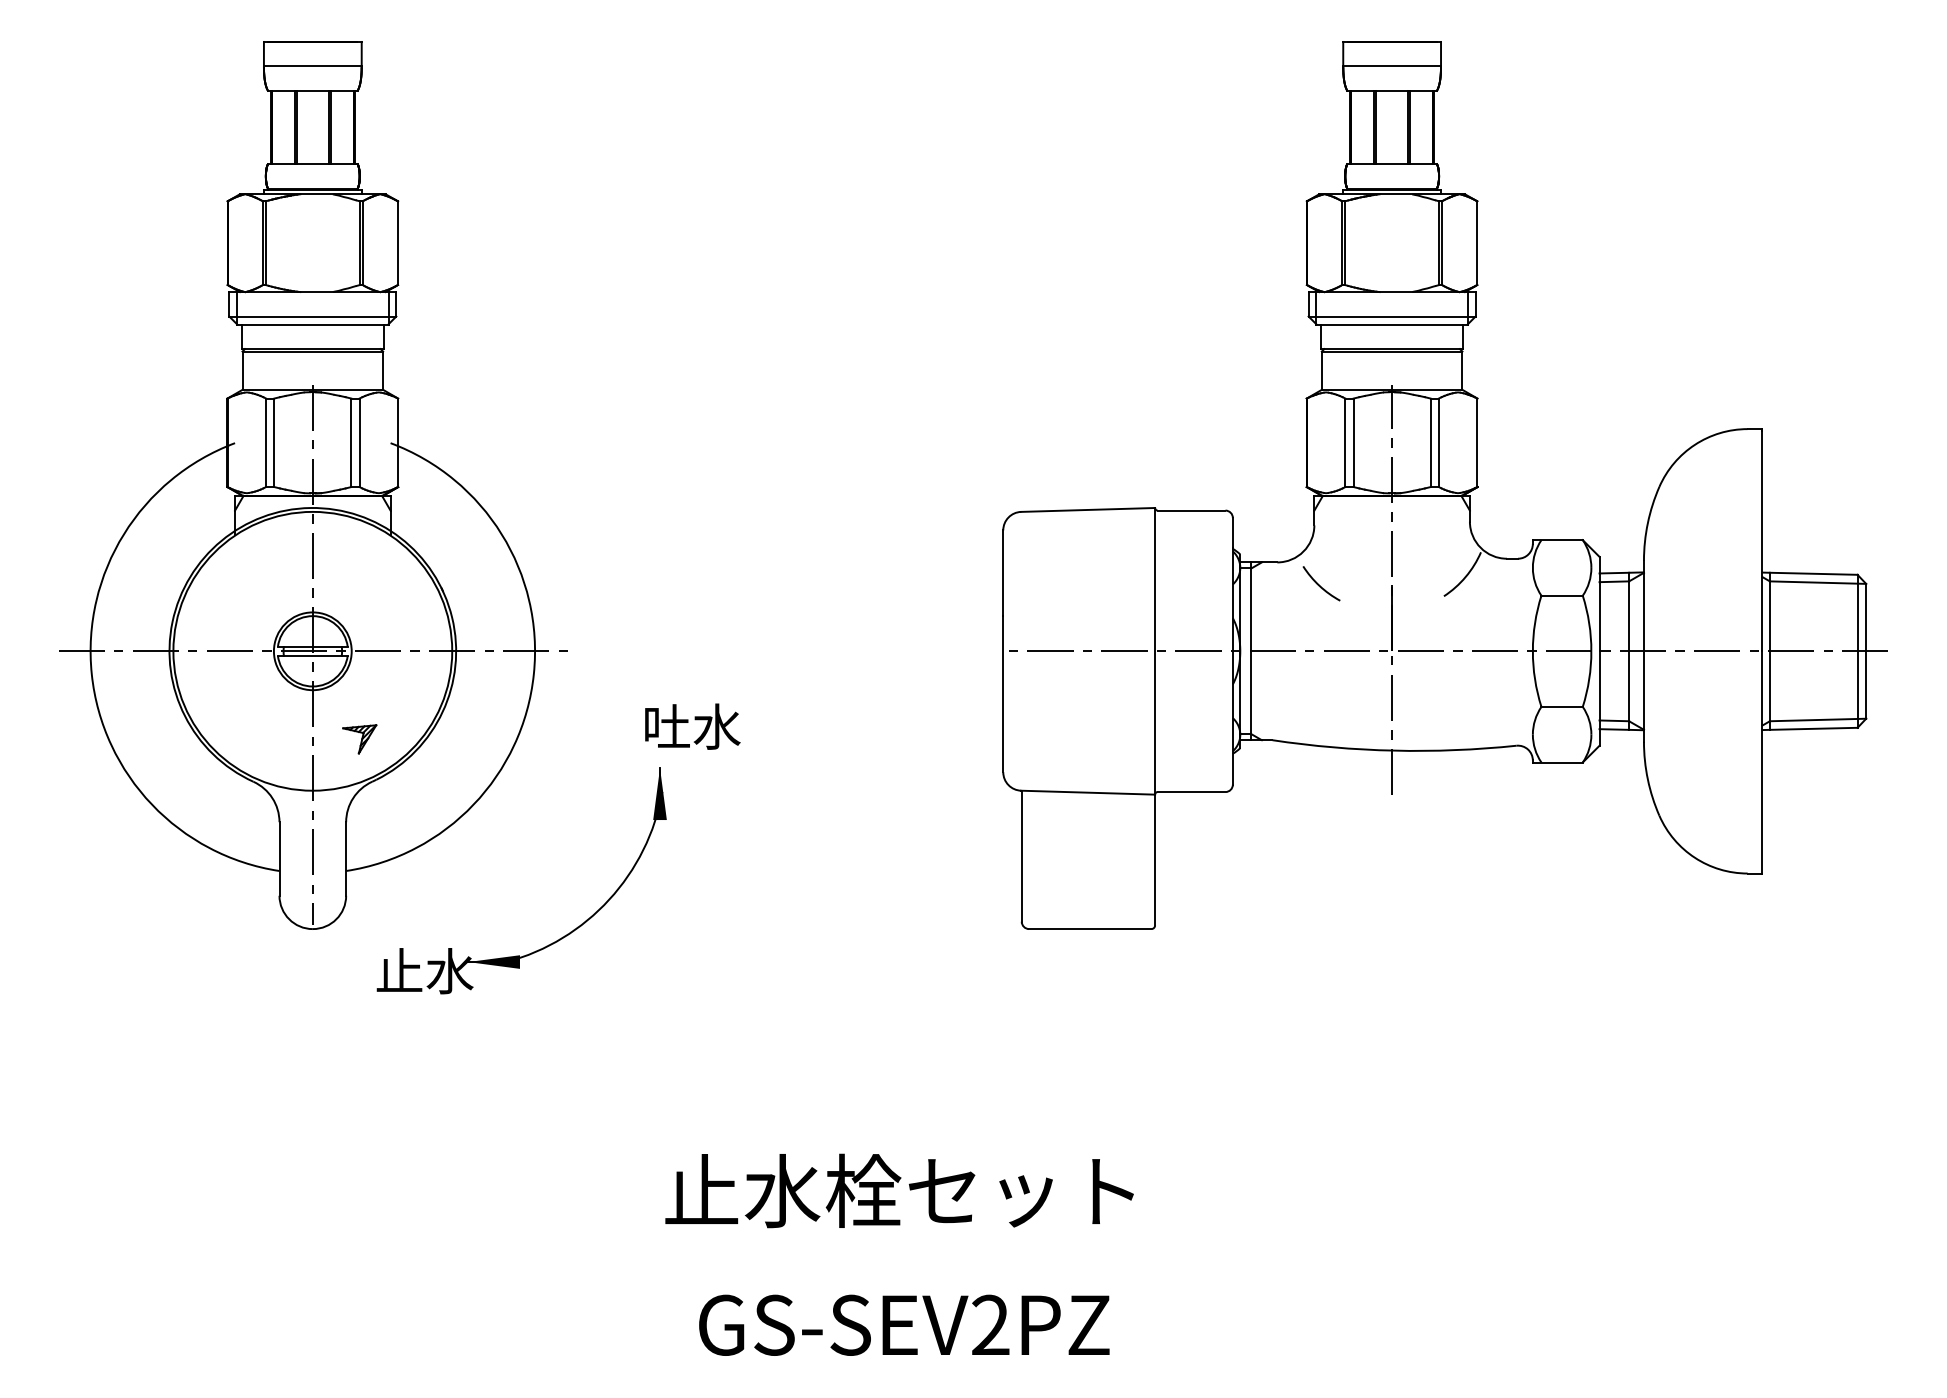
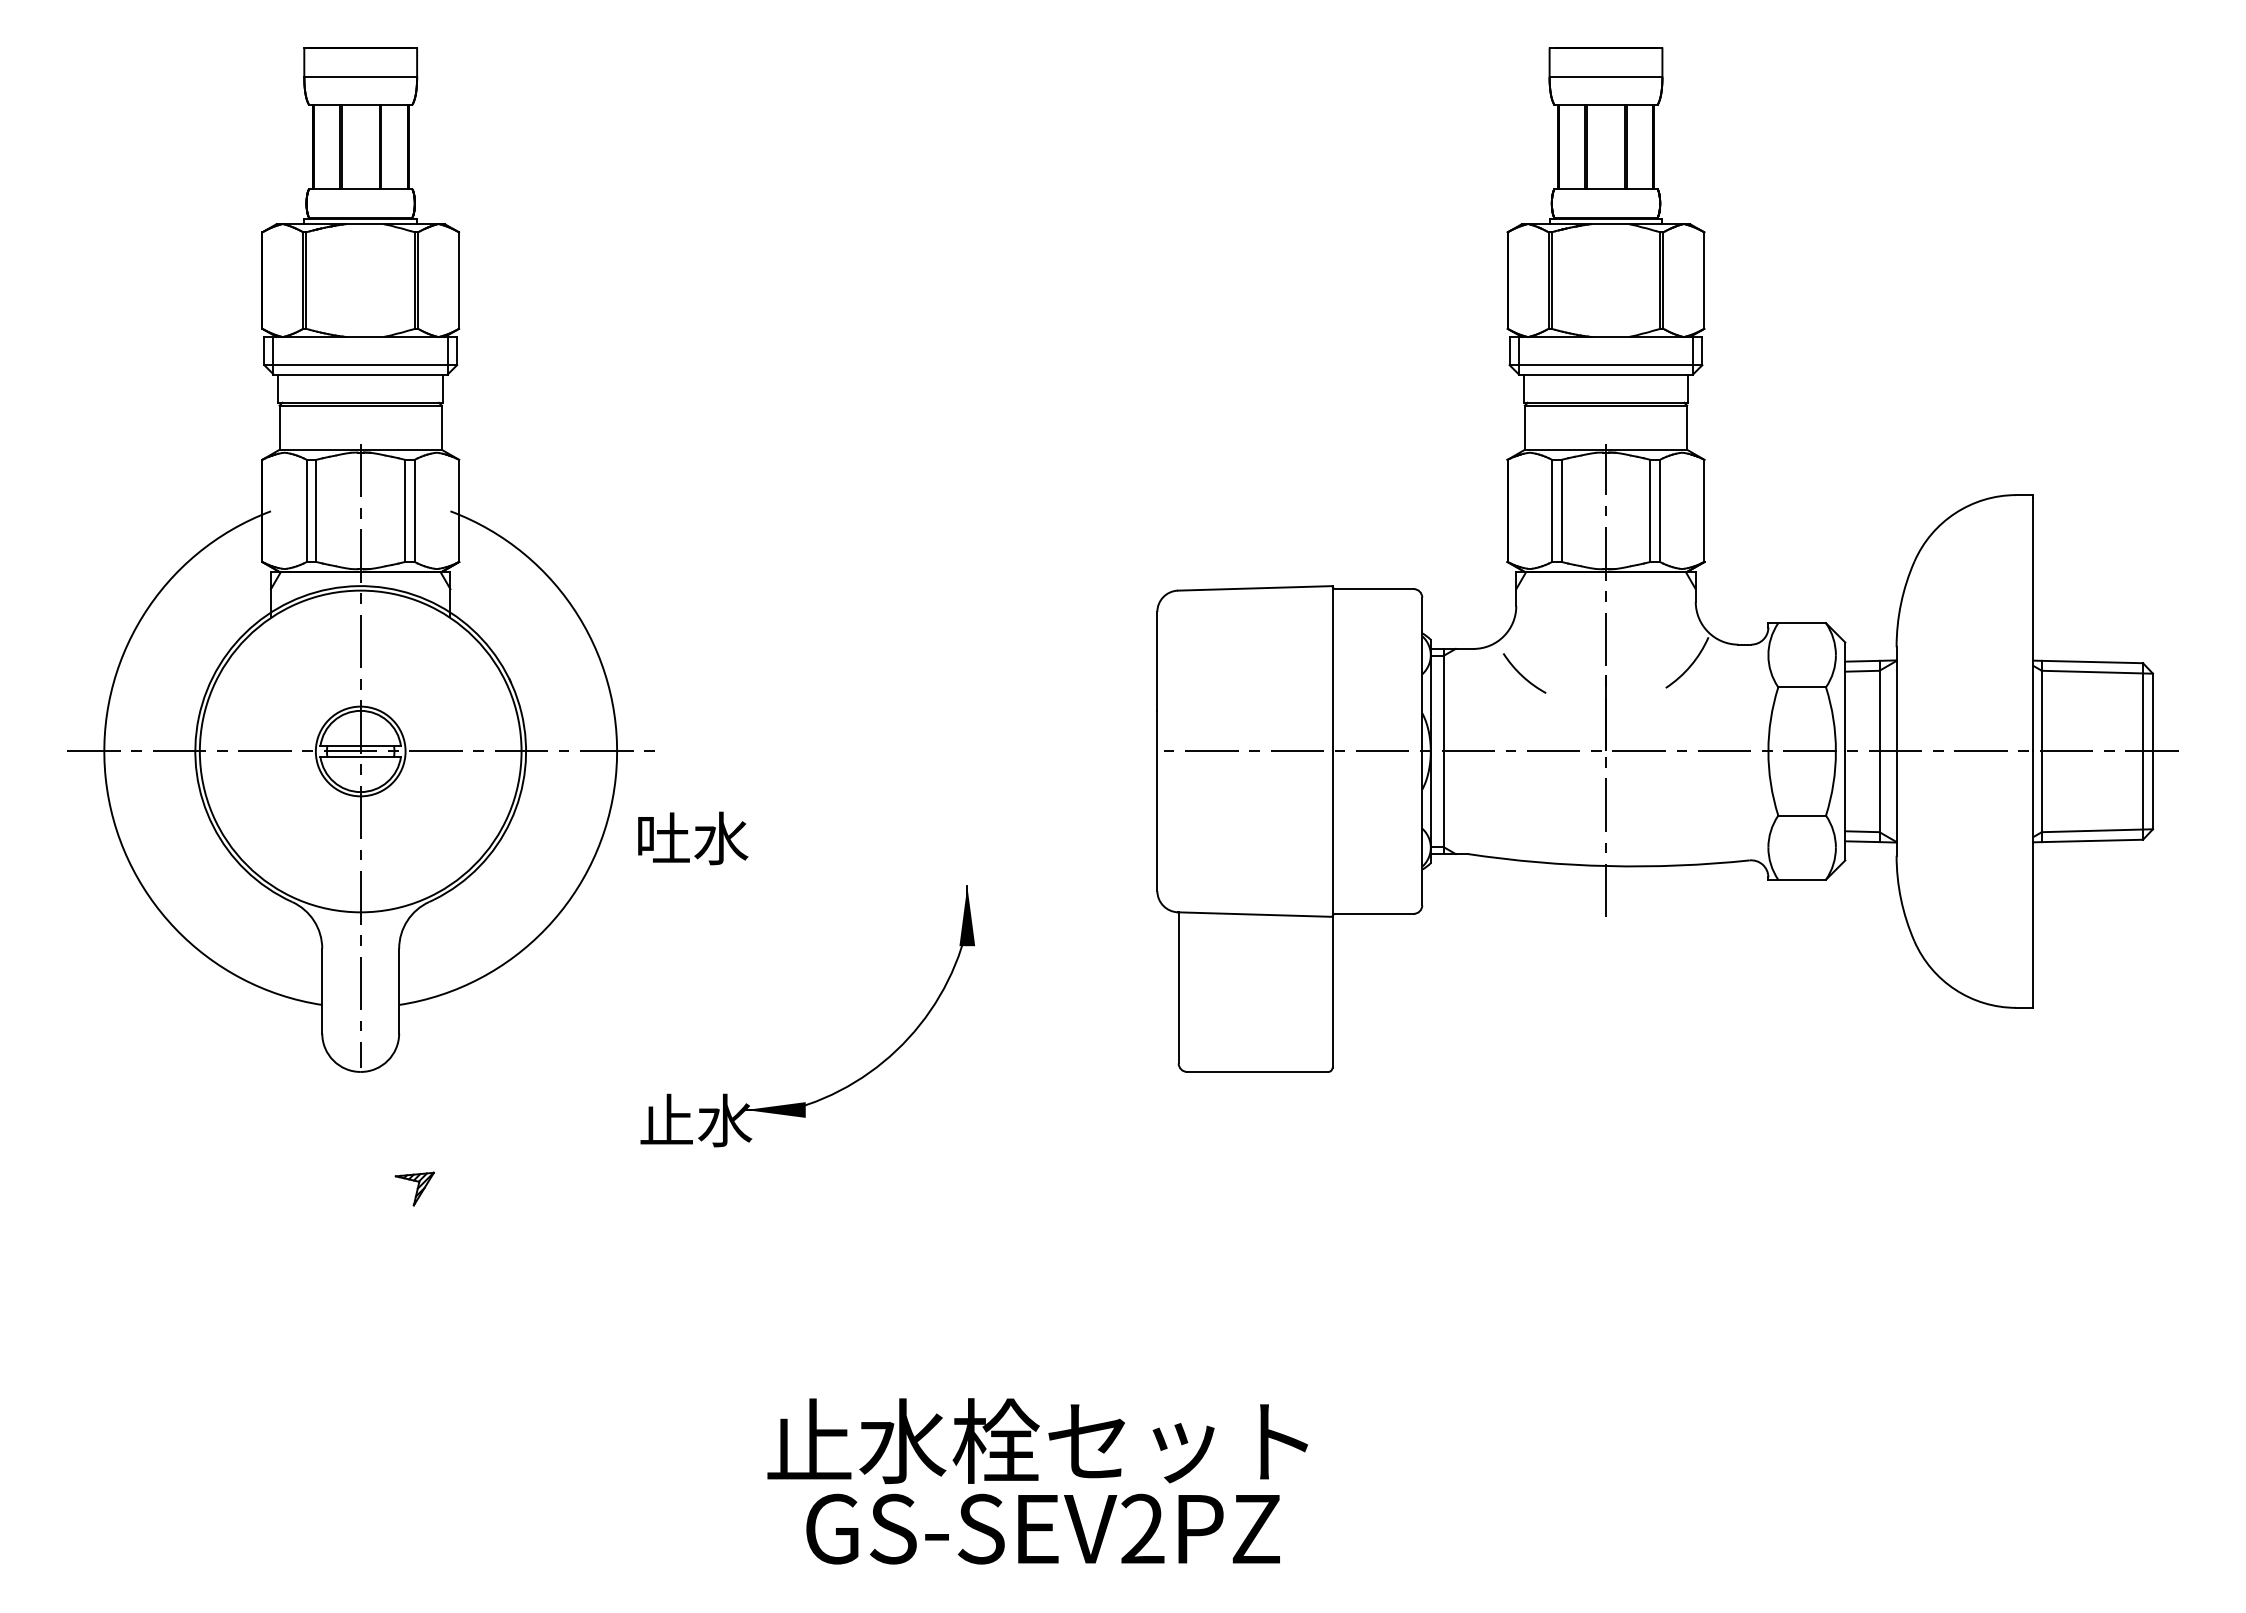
text: (693, 726) -> (693, 838), moved
part: (359, 738) -> (414, 1188), moved
part: (552, 942) -> (843, 1087), moved
text: (899, 1190) -> (1037, 1440), moved

